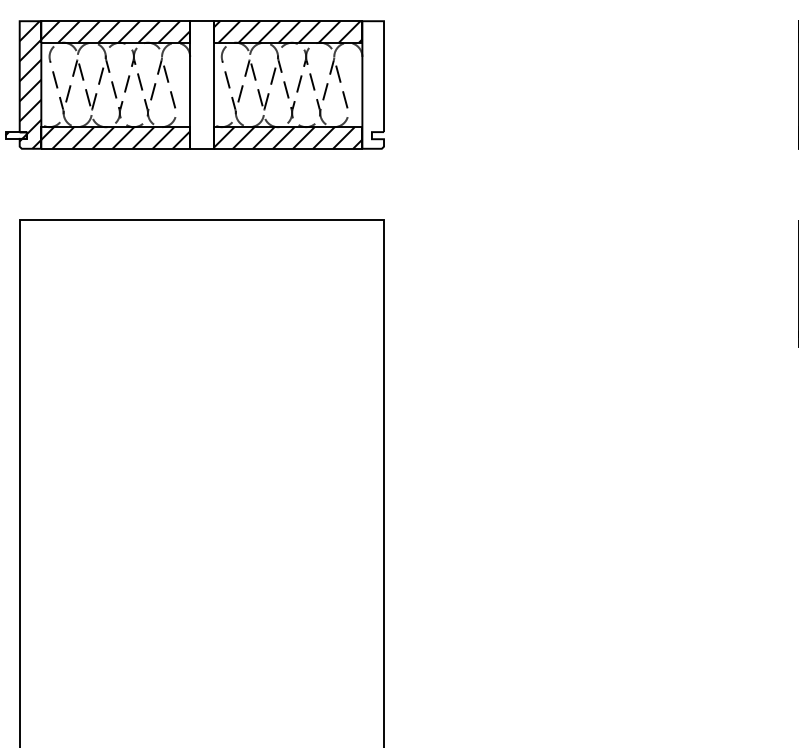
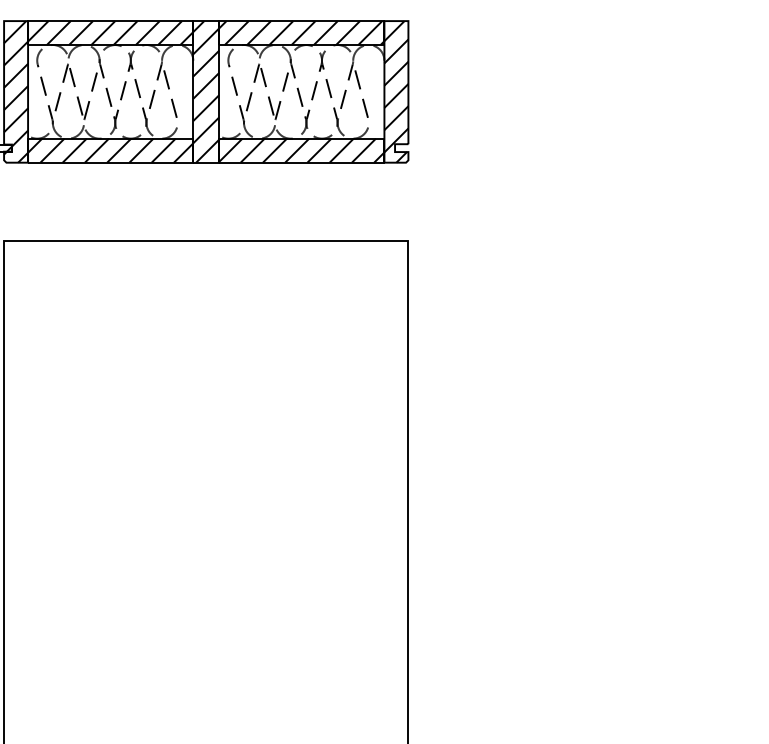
hatch: (201, 84) -> (205, 91), added
hatch: (373, 84) -> (396, 91), added

